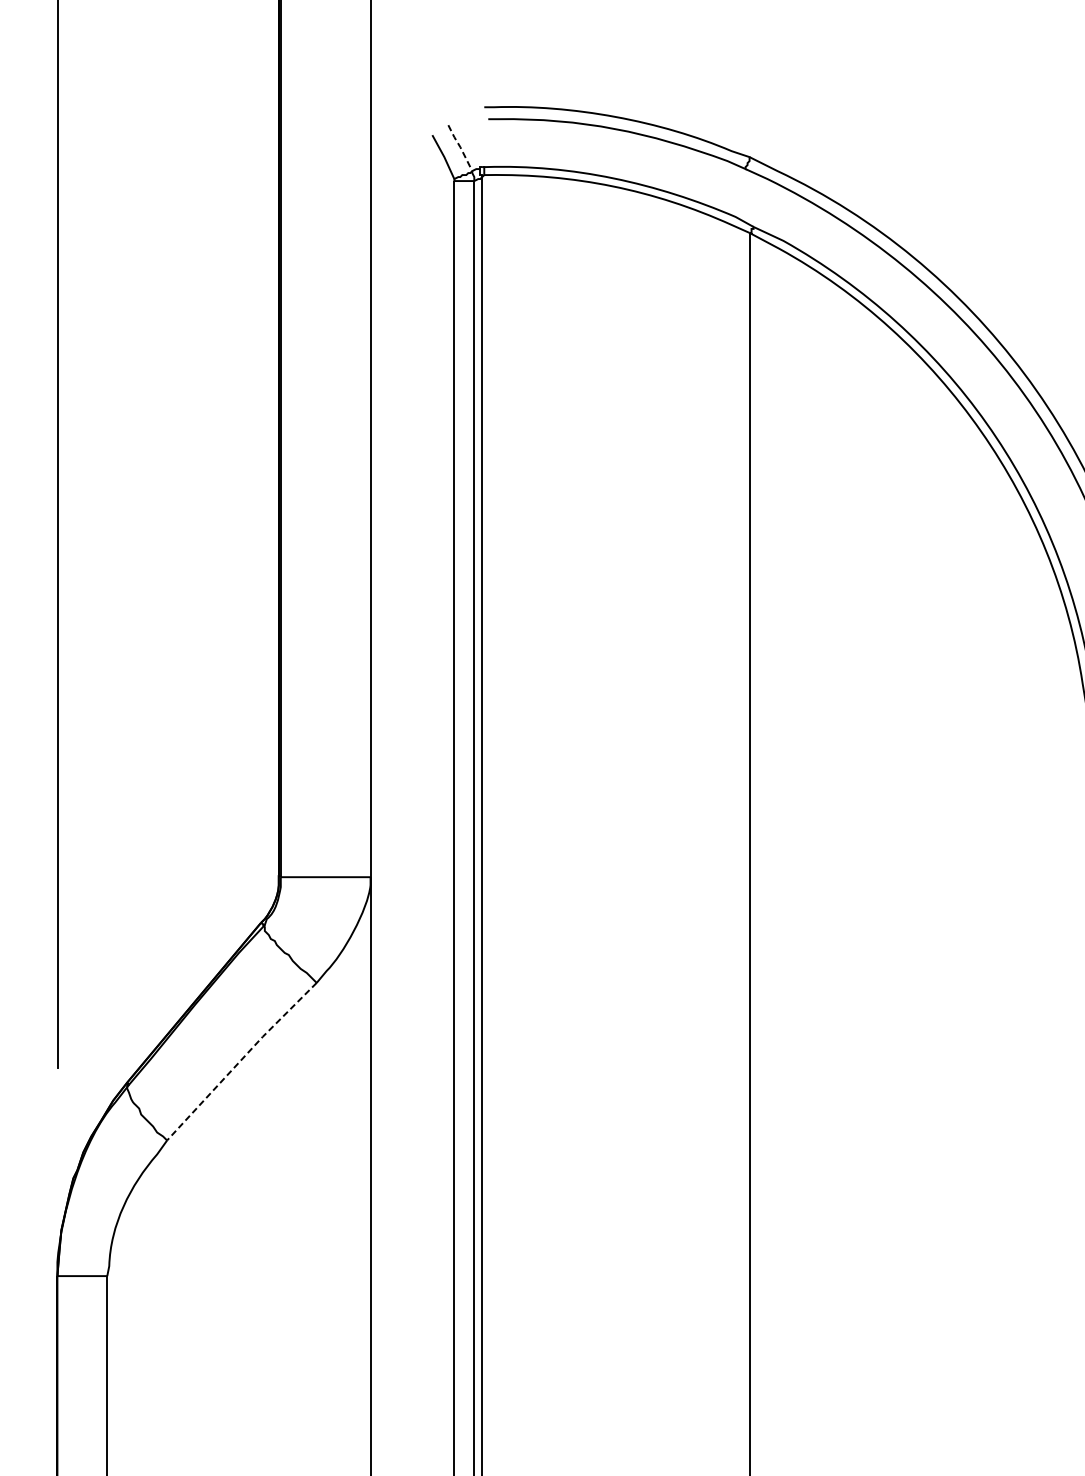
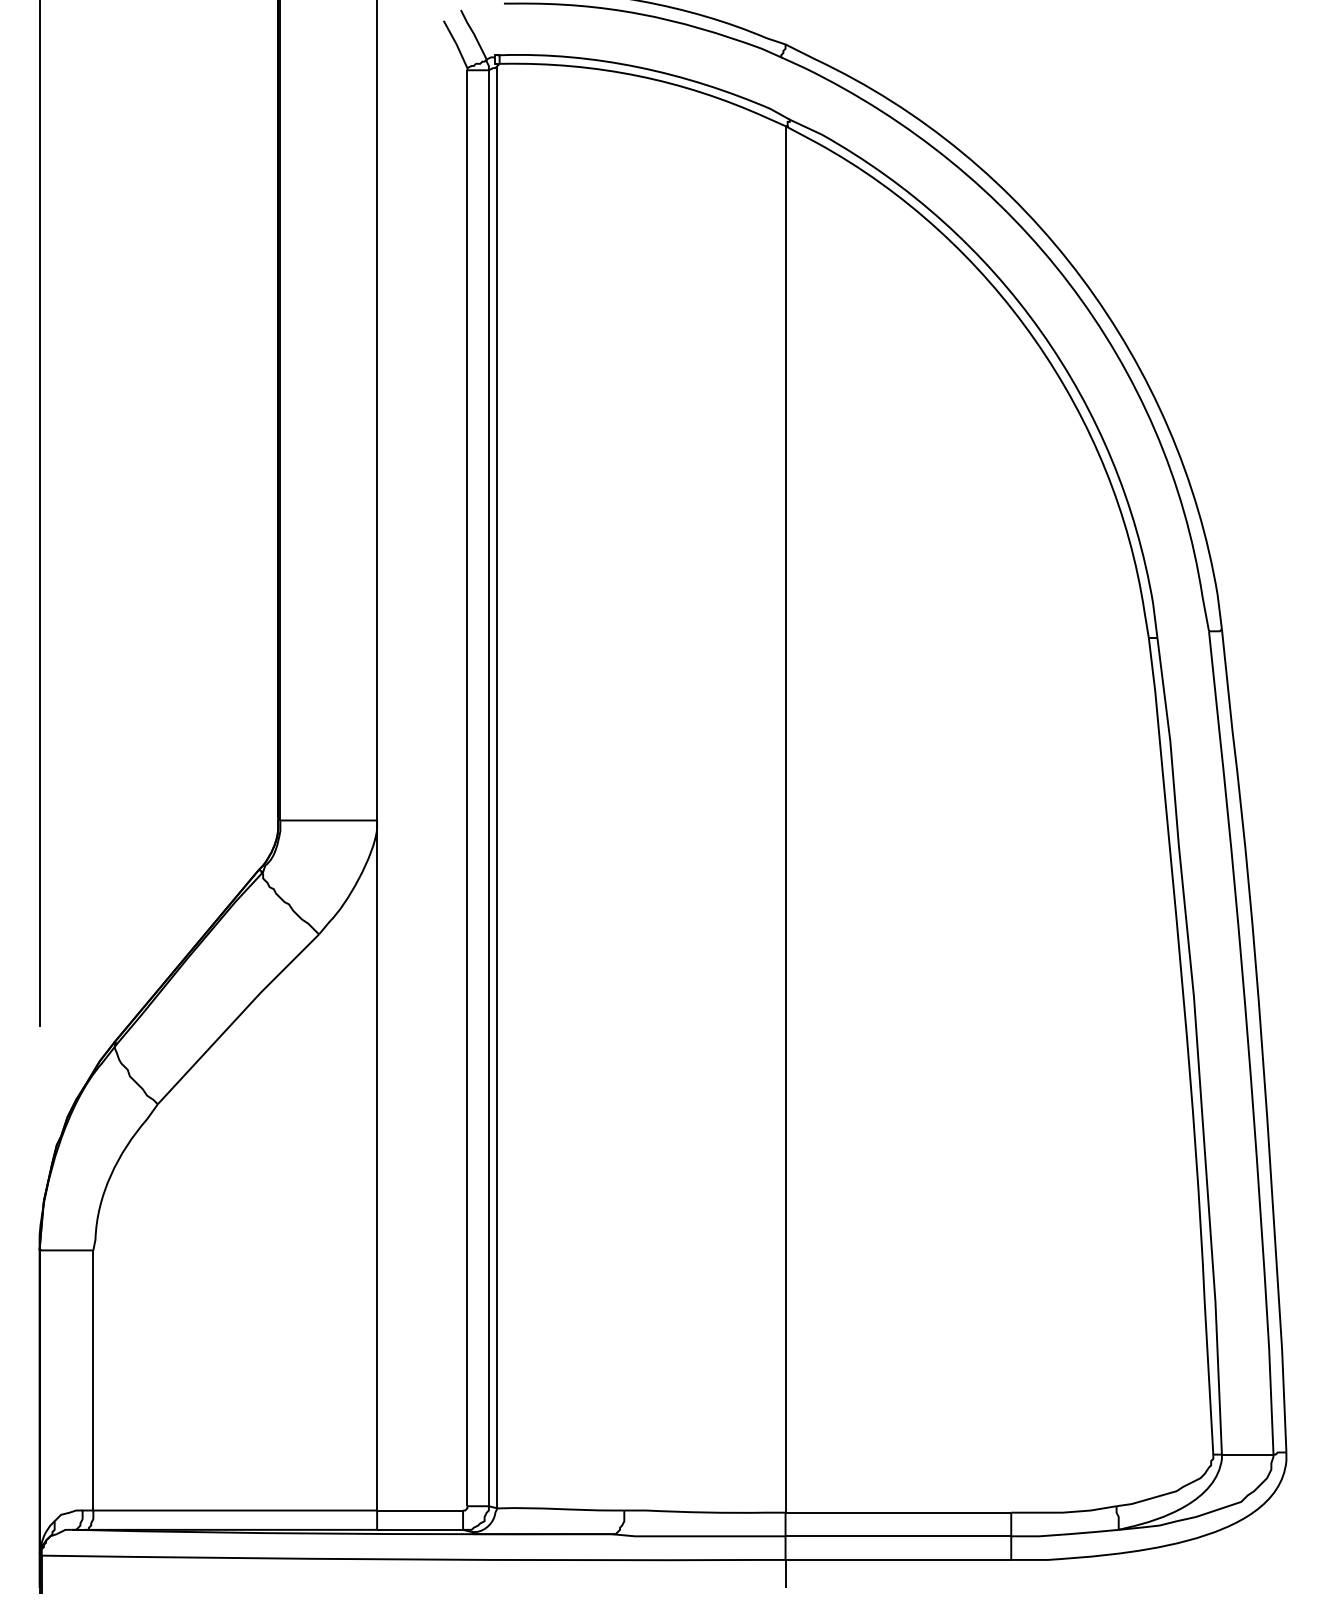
line: (460, 146) -> (473, 33), dashed -> solid
line: (241, 1060) -> (237, 1018), dashed -> solid

